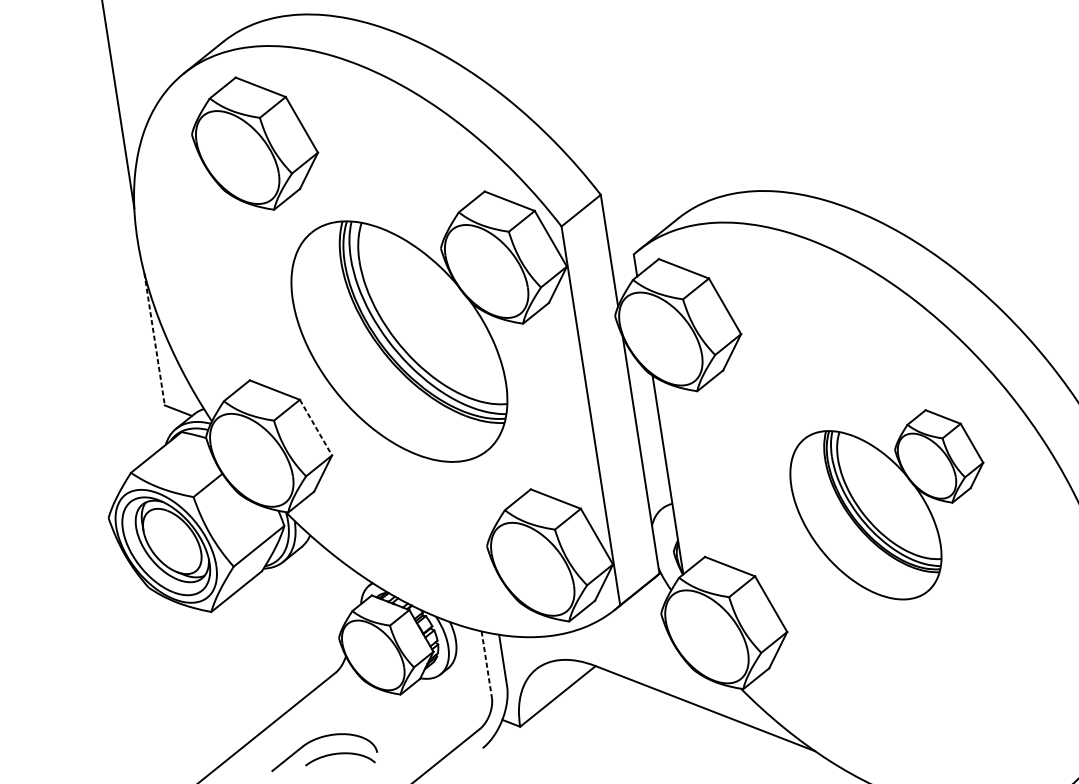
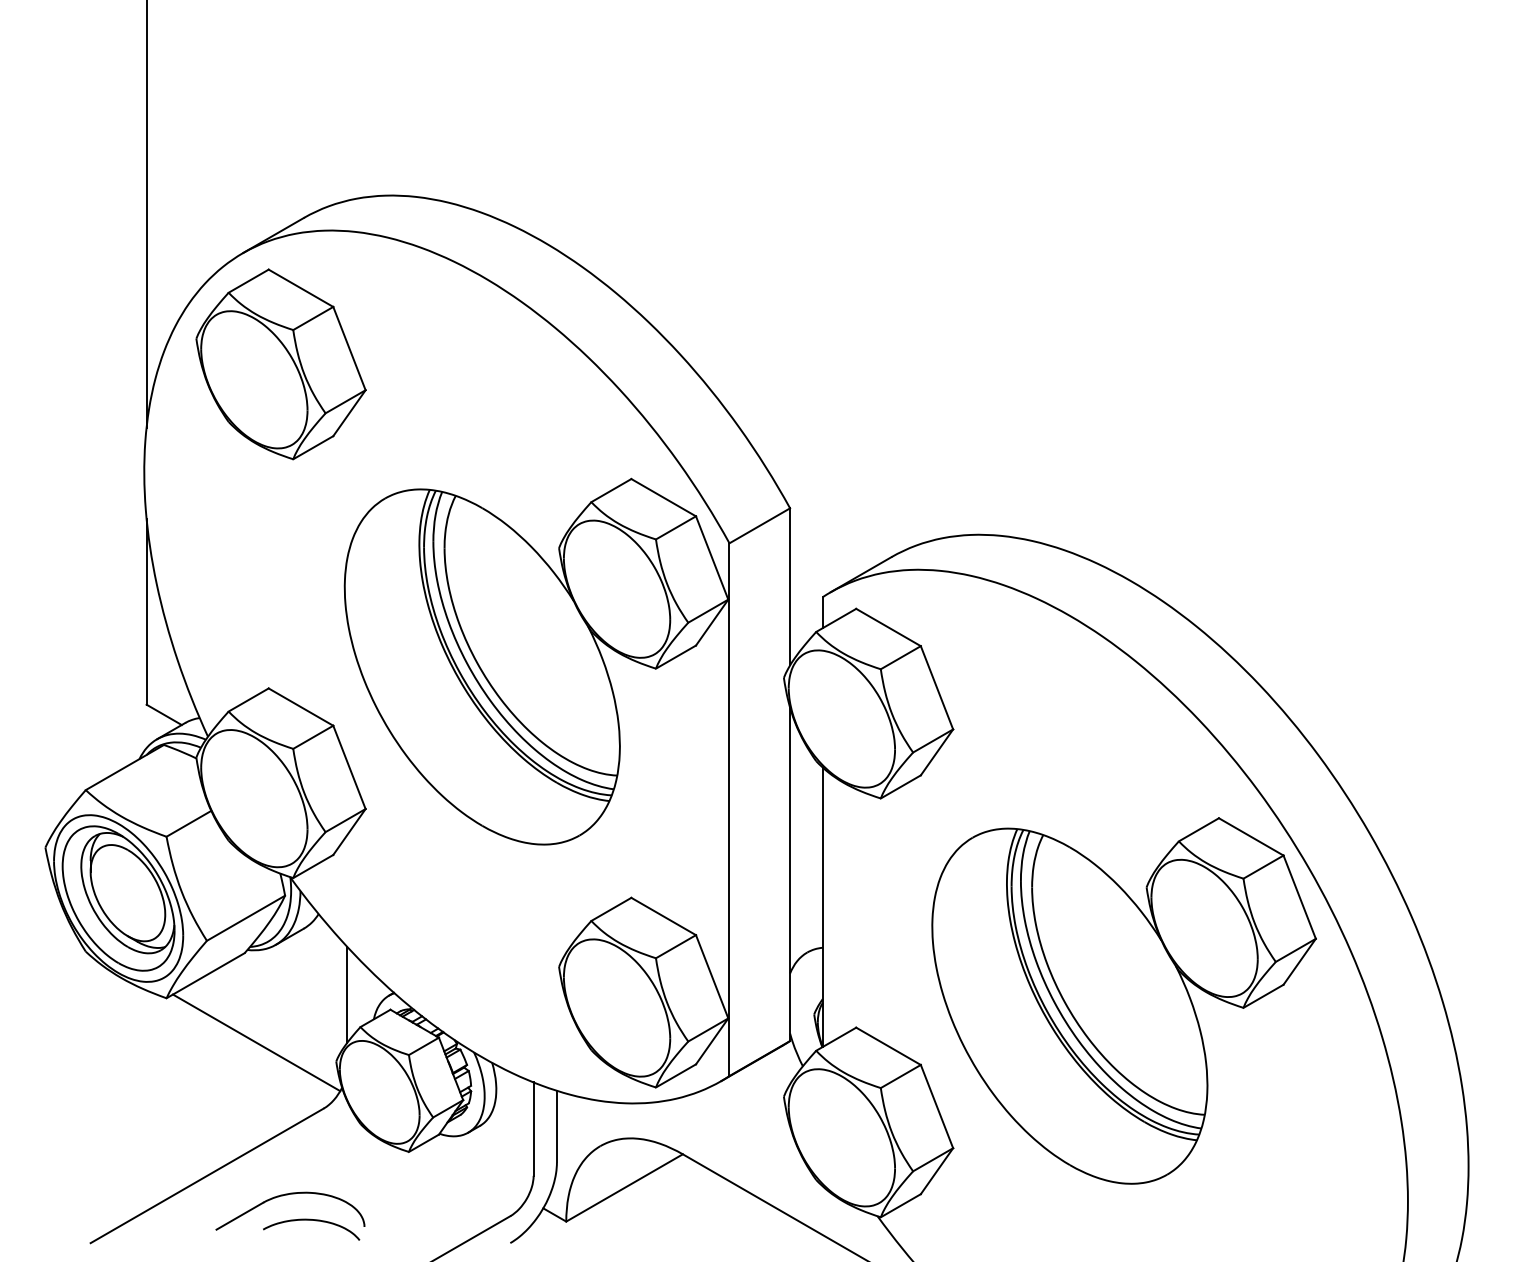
part: (254, 143) -> (280, 364), moved
line: (154, 339) -> (146, 611), dashed -> solid
line: (316, 427) -> (349, 767), dashed -> solid
part: (892, 508) -> (1123, 1000), size x1.43
line: (339, 589) -> (347, 994), added
line: (280, 633) -> (256, 1042), added
line: (486, 664) -> (533, 1129), dashed -> solid

